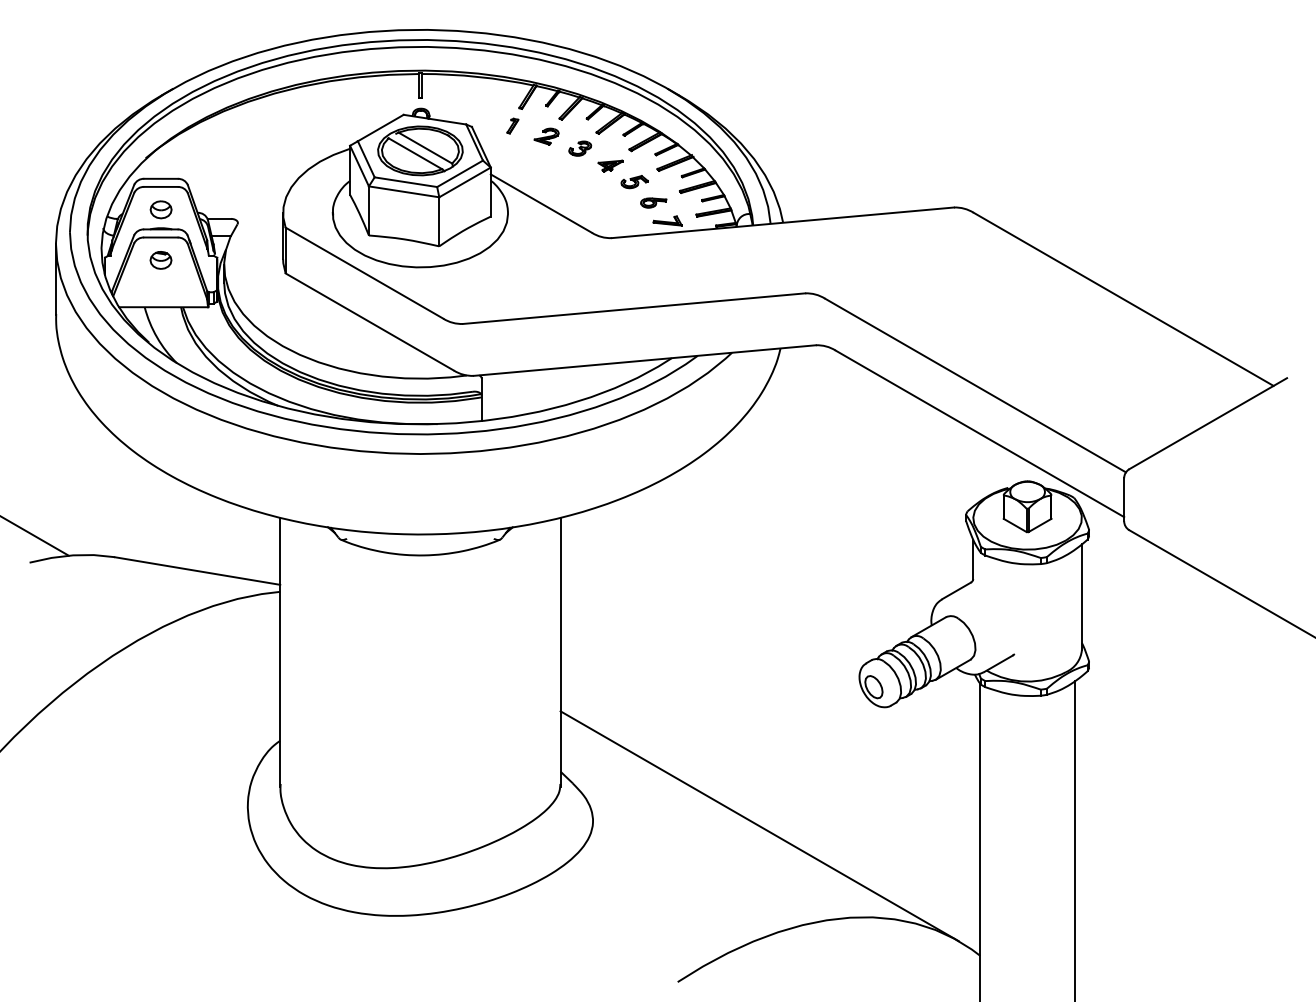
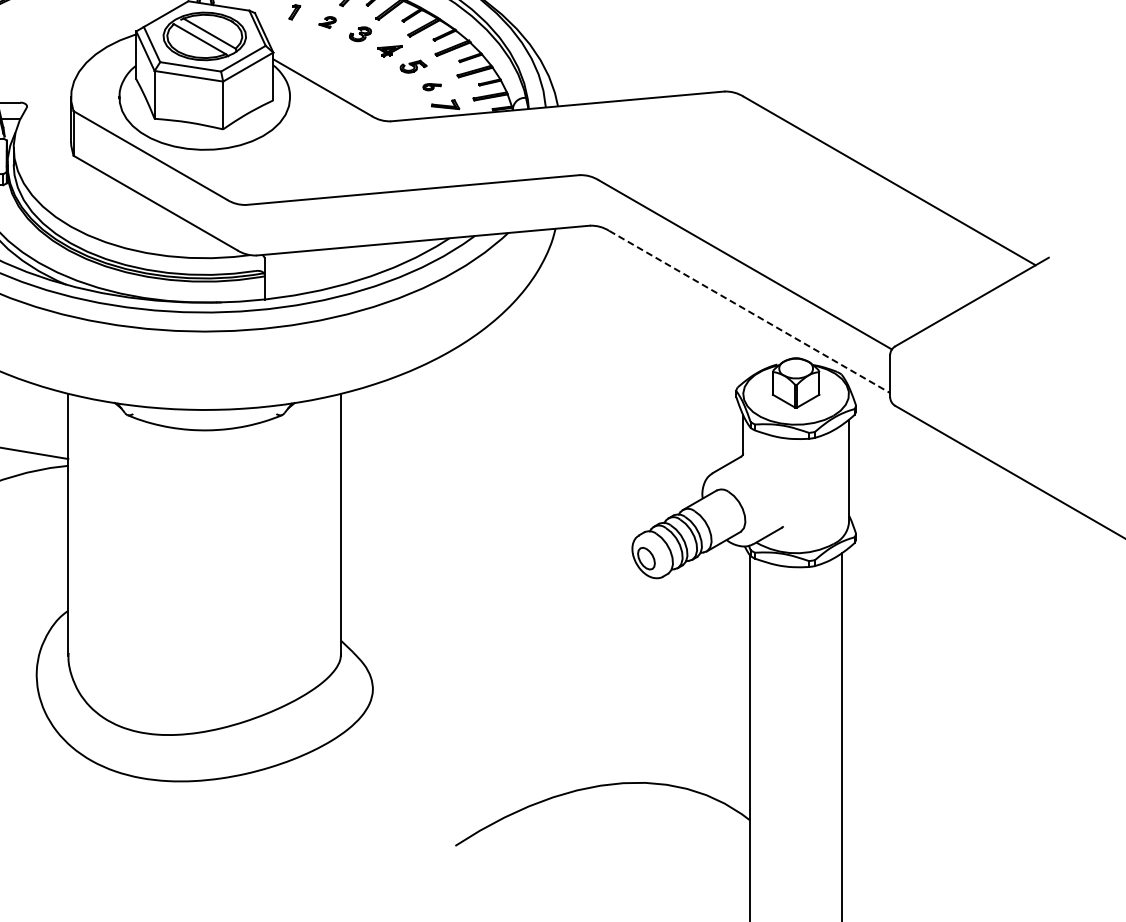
part: (546, 136) -> (327, 22), size x0.7
part: (653, 202) -> (431, 86), size x0.7
line: (979, 433) -> (749, 311), solid -> dashed
line: (759, 826) -> (535, 694), removed

